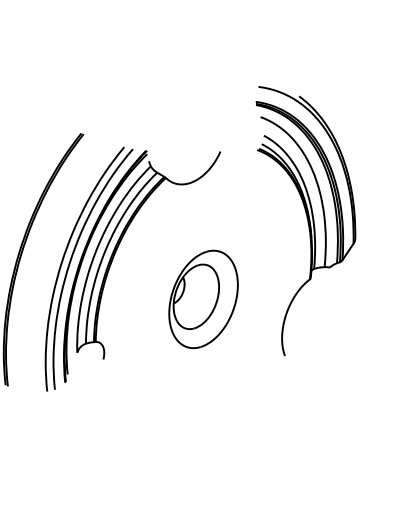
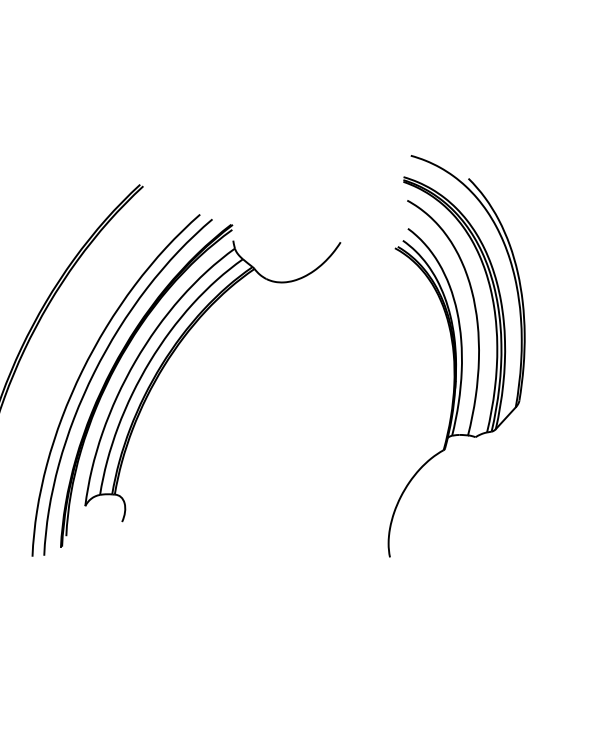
part: (203, 298) -> (282, 454), removed

